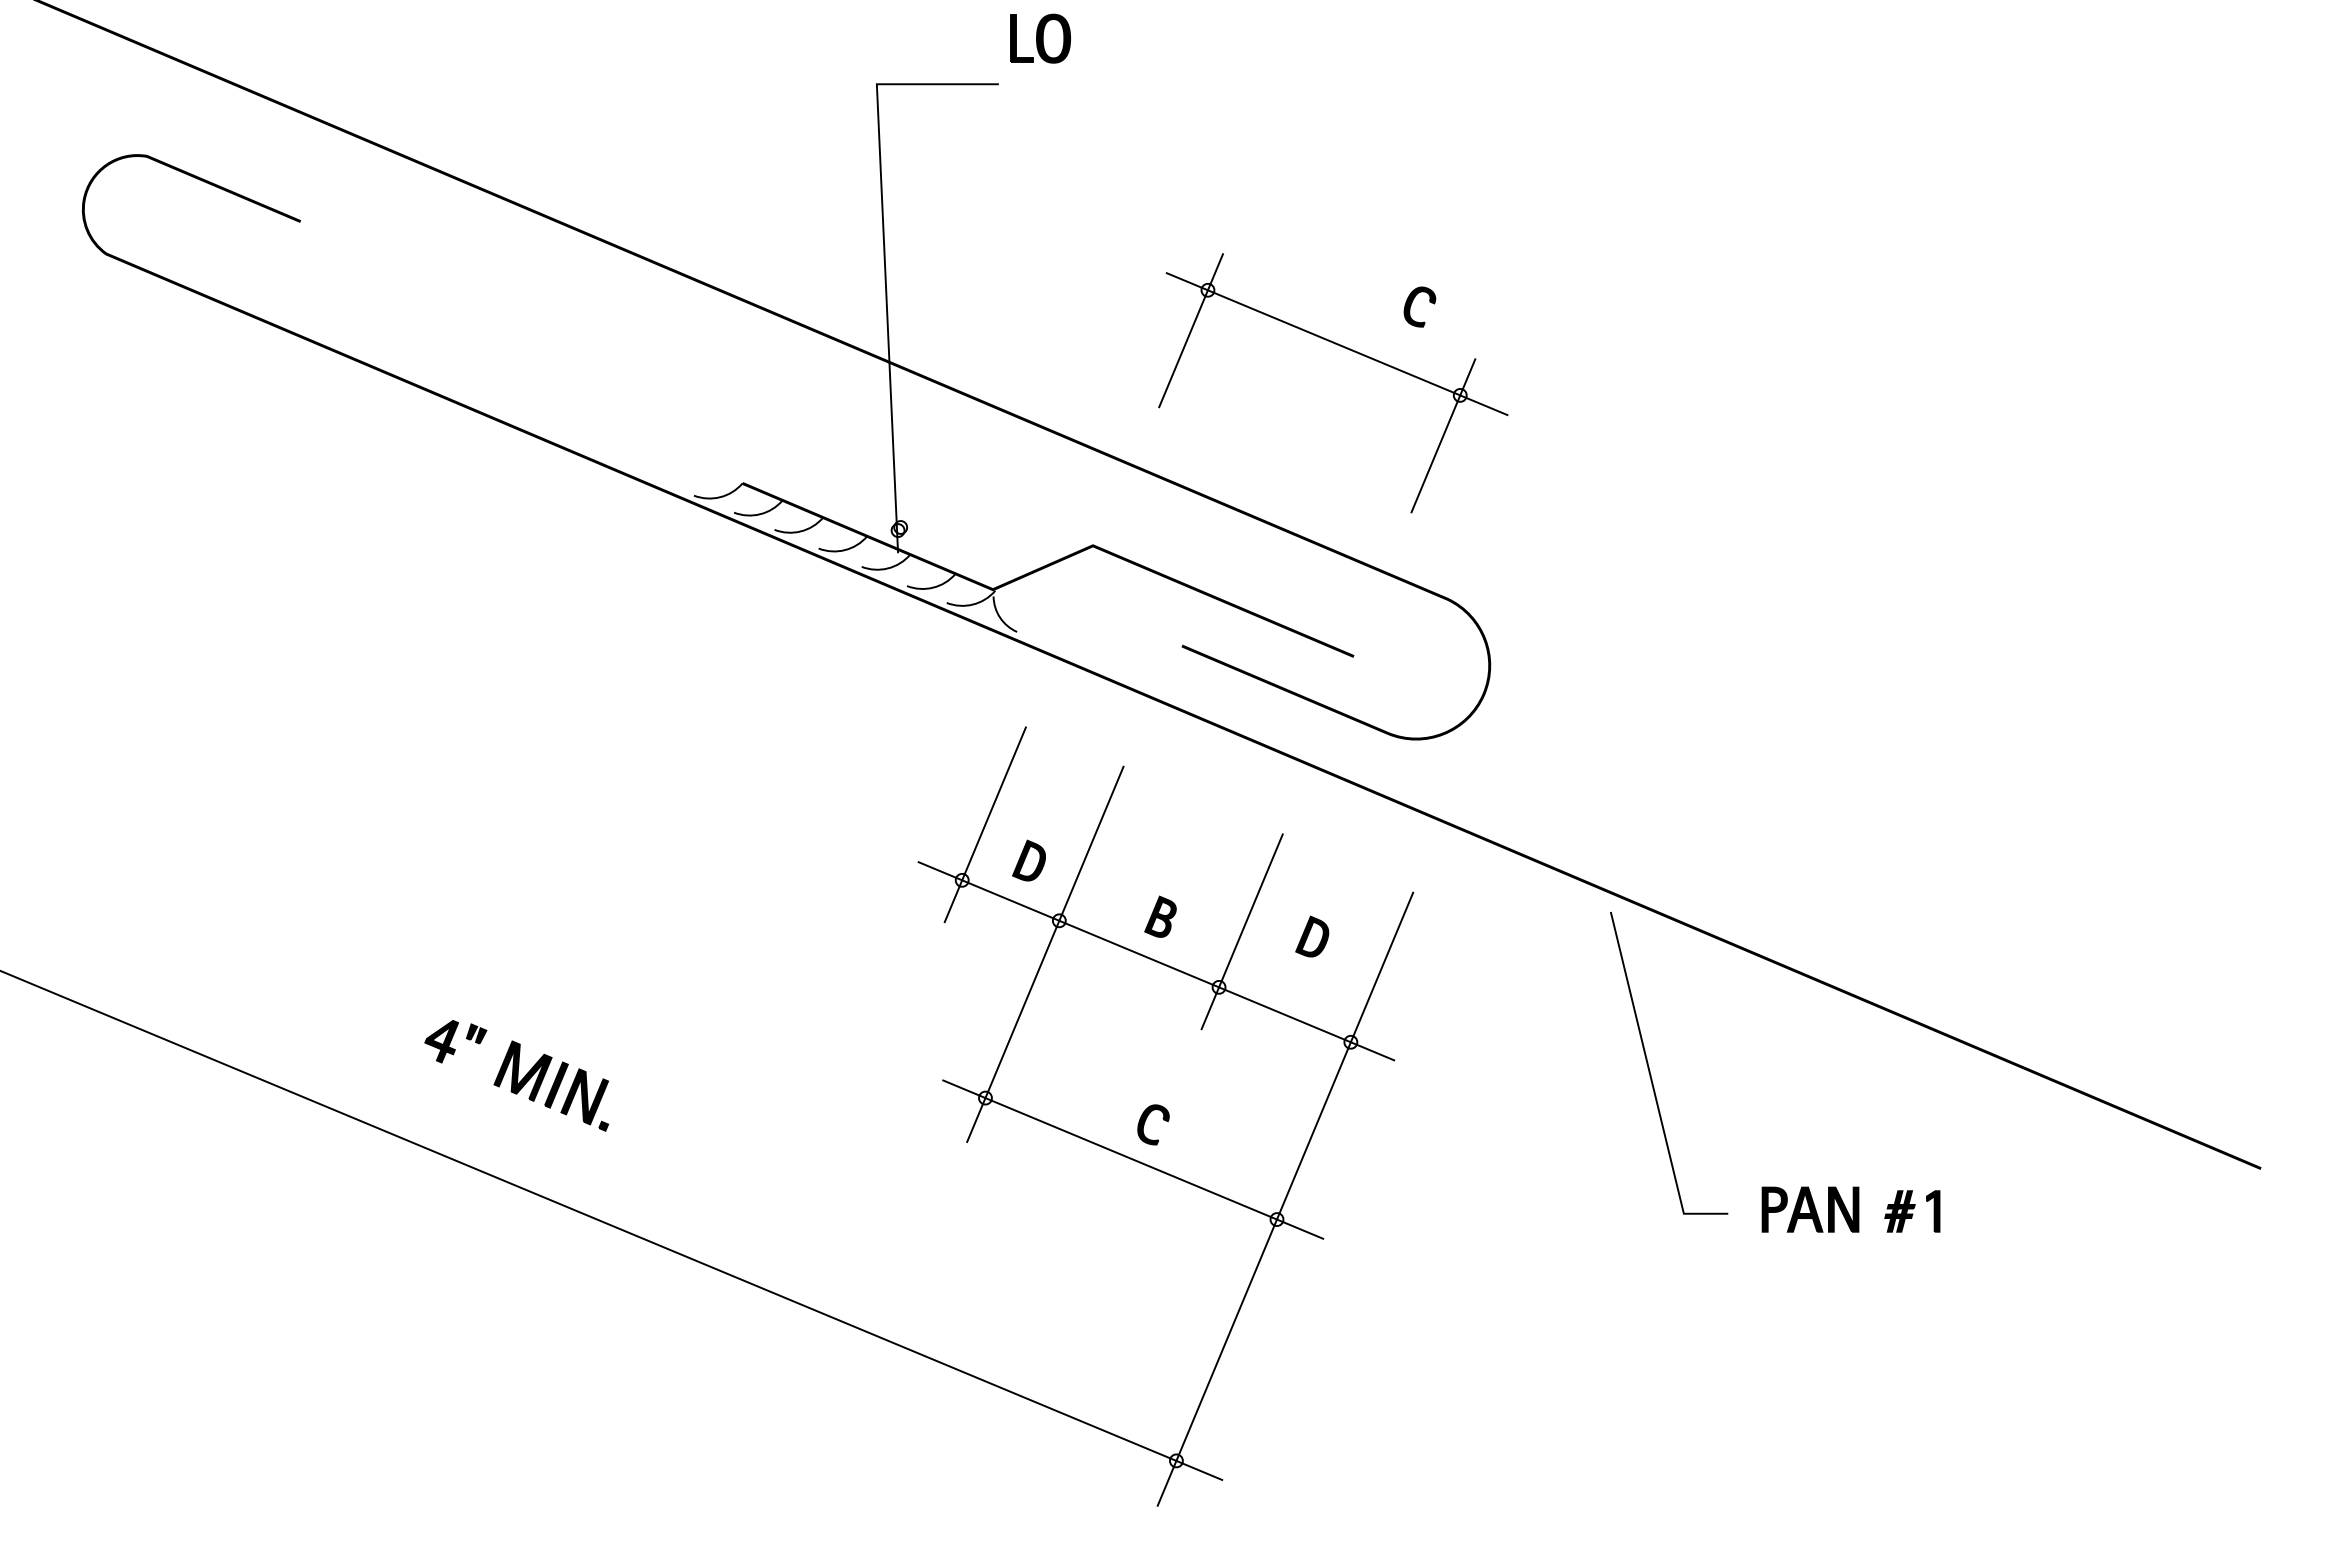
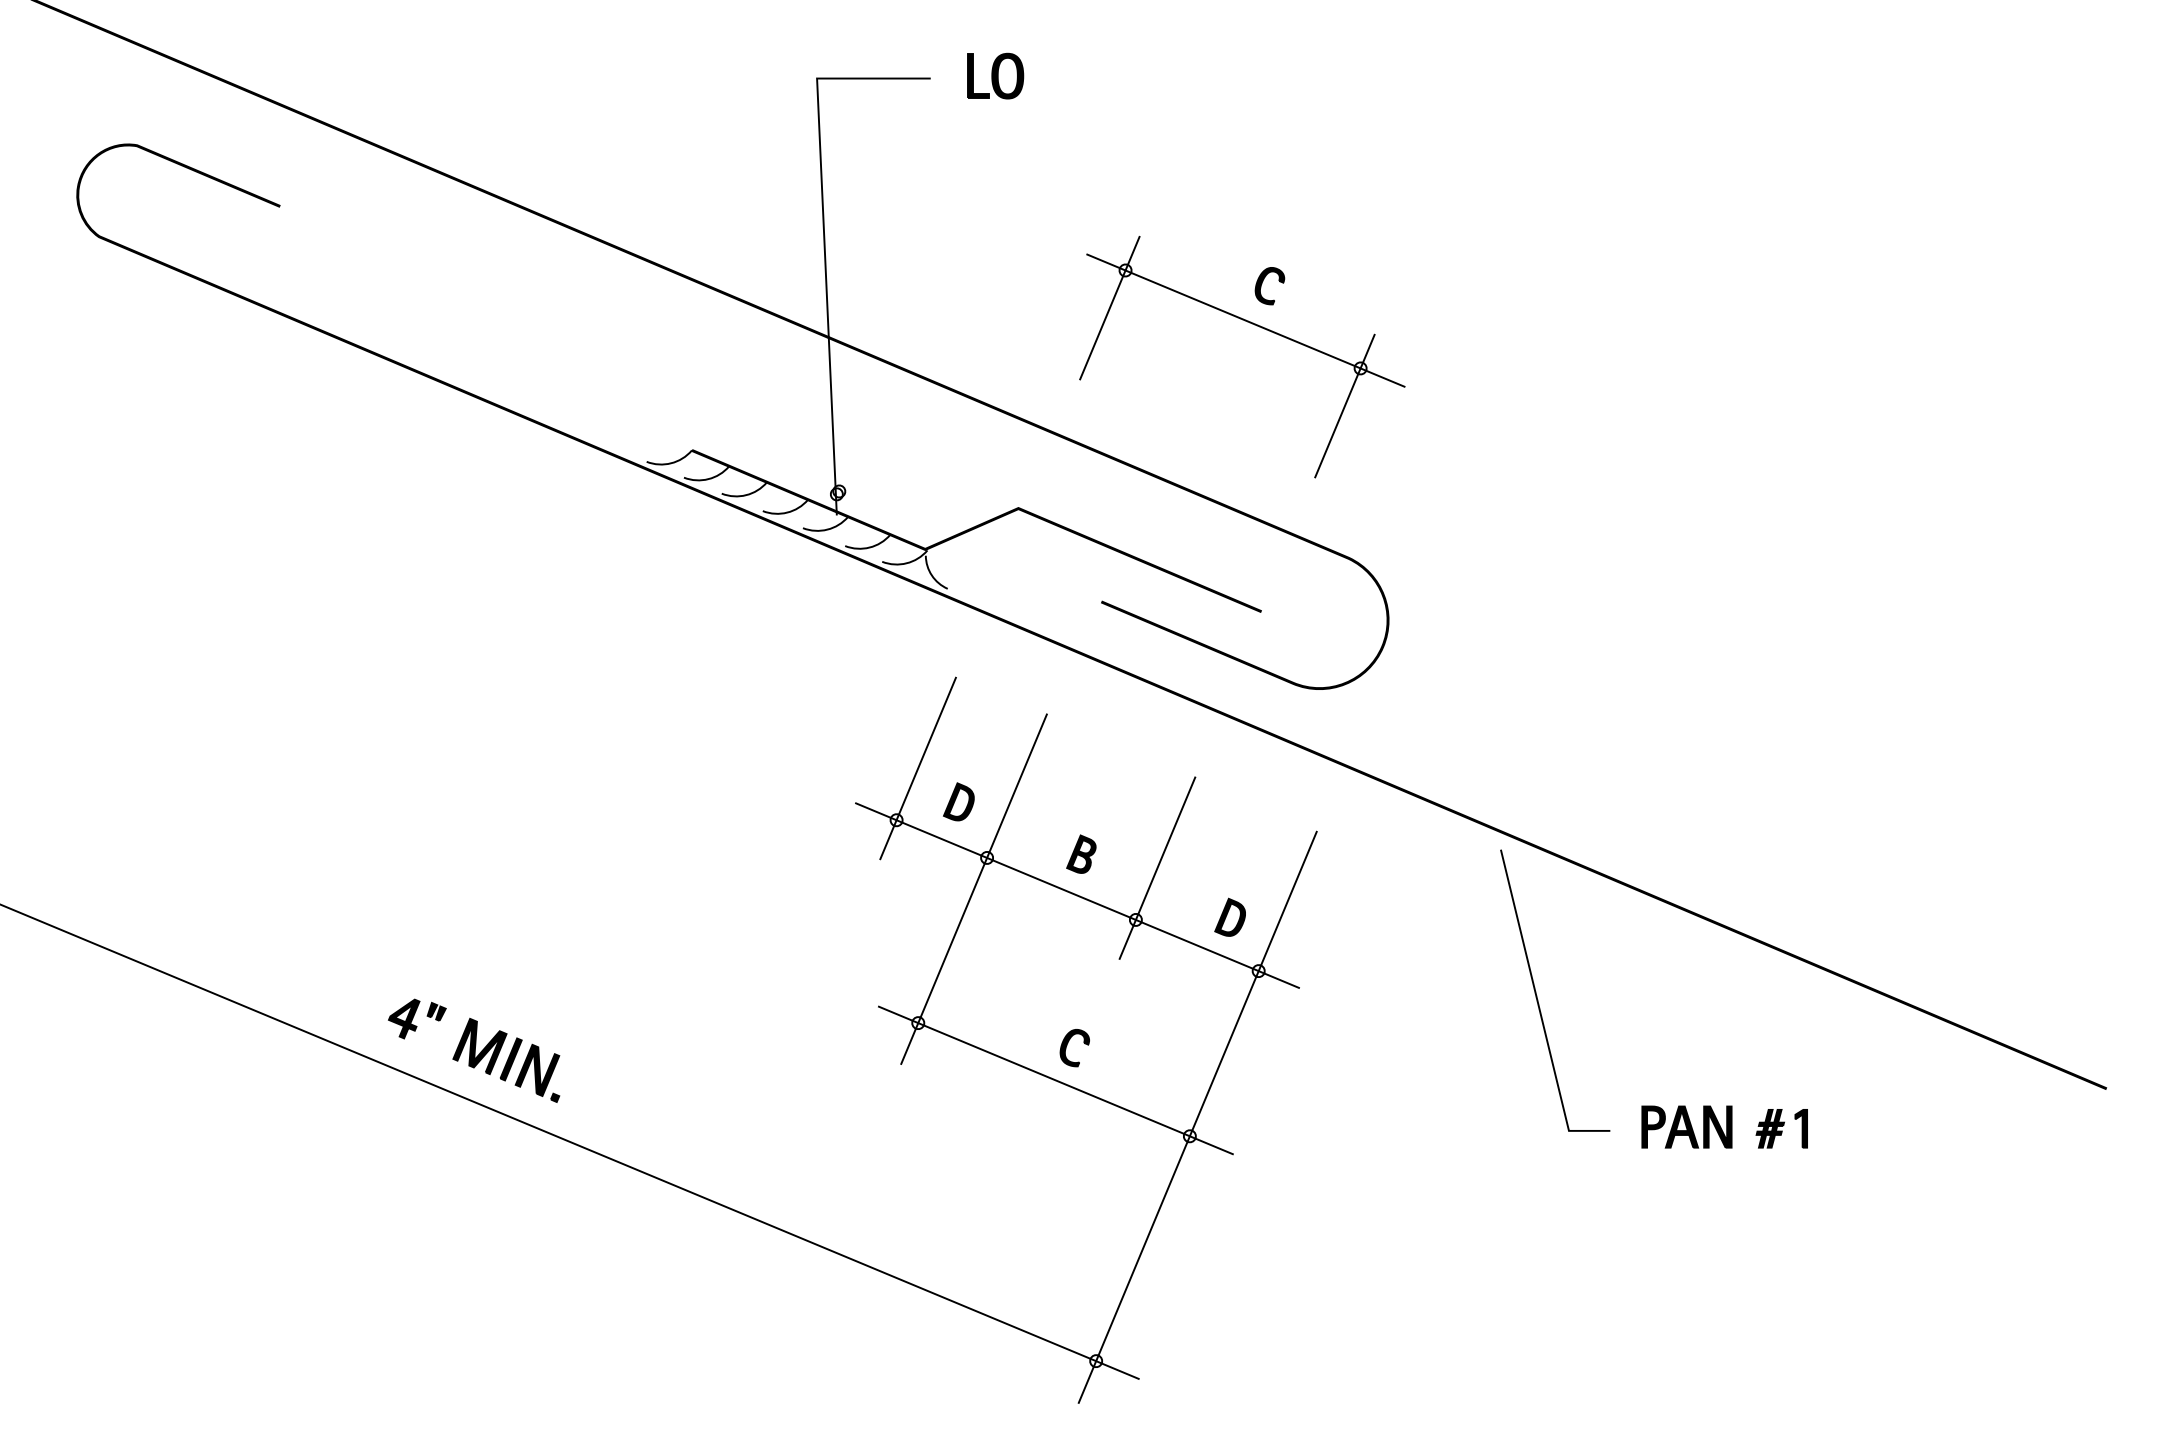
part: (1040, 38) -> (995, 75), moved
part: (1412, 303) -> (1263, 282), moved
part: (1312, 936) -> (1230, 917), moved
part: (516, 1075) -> (473, 1050), moved

